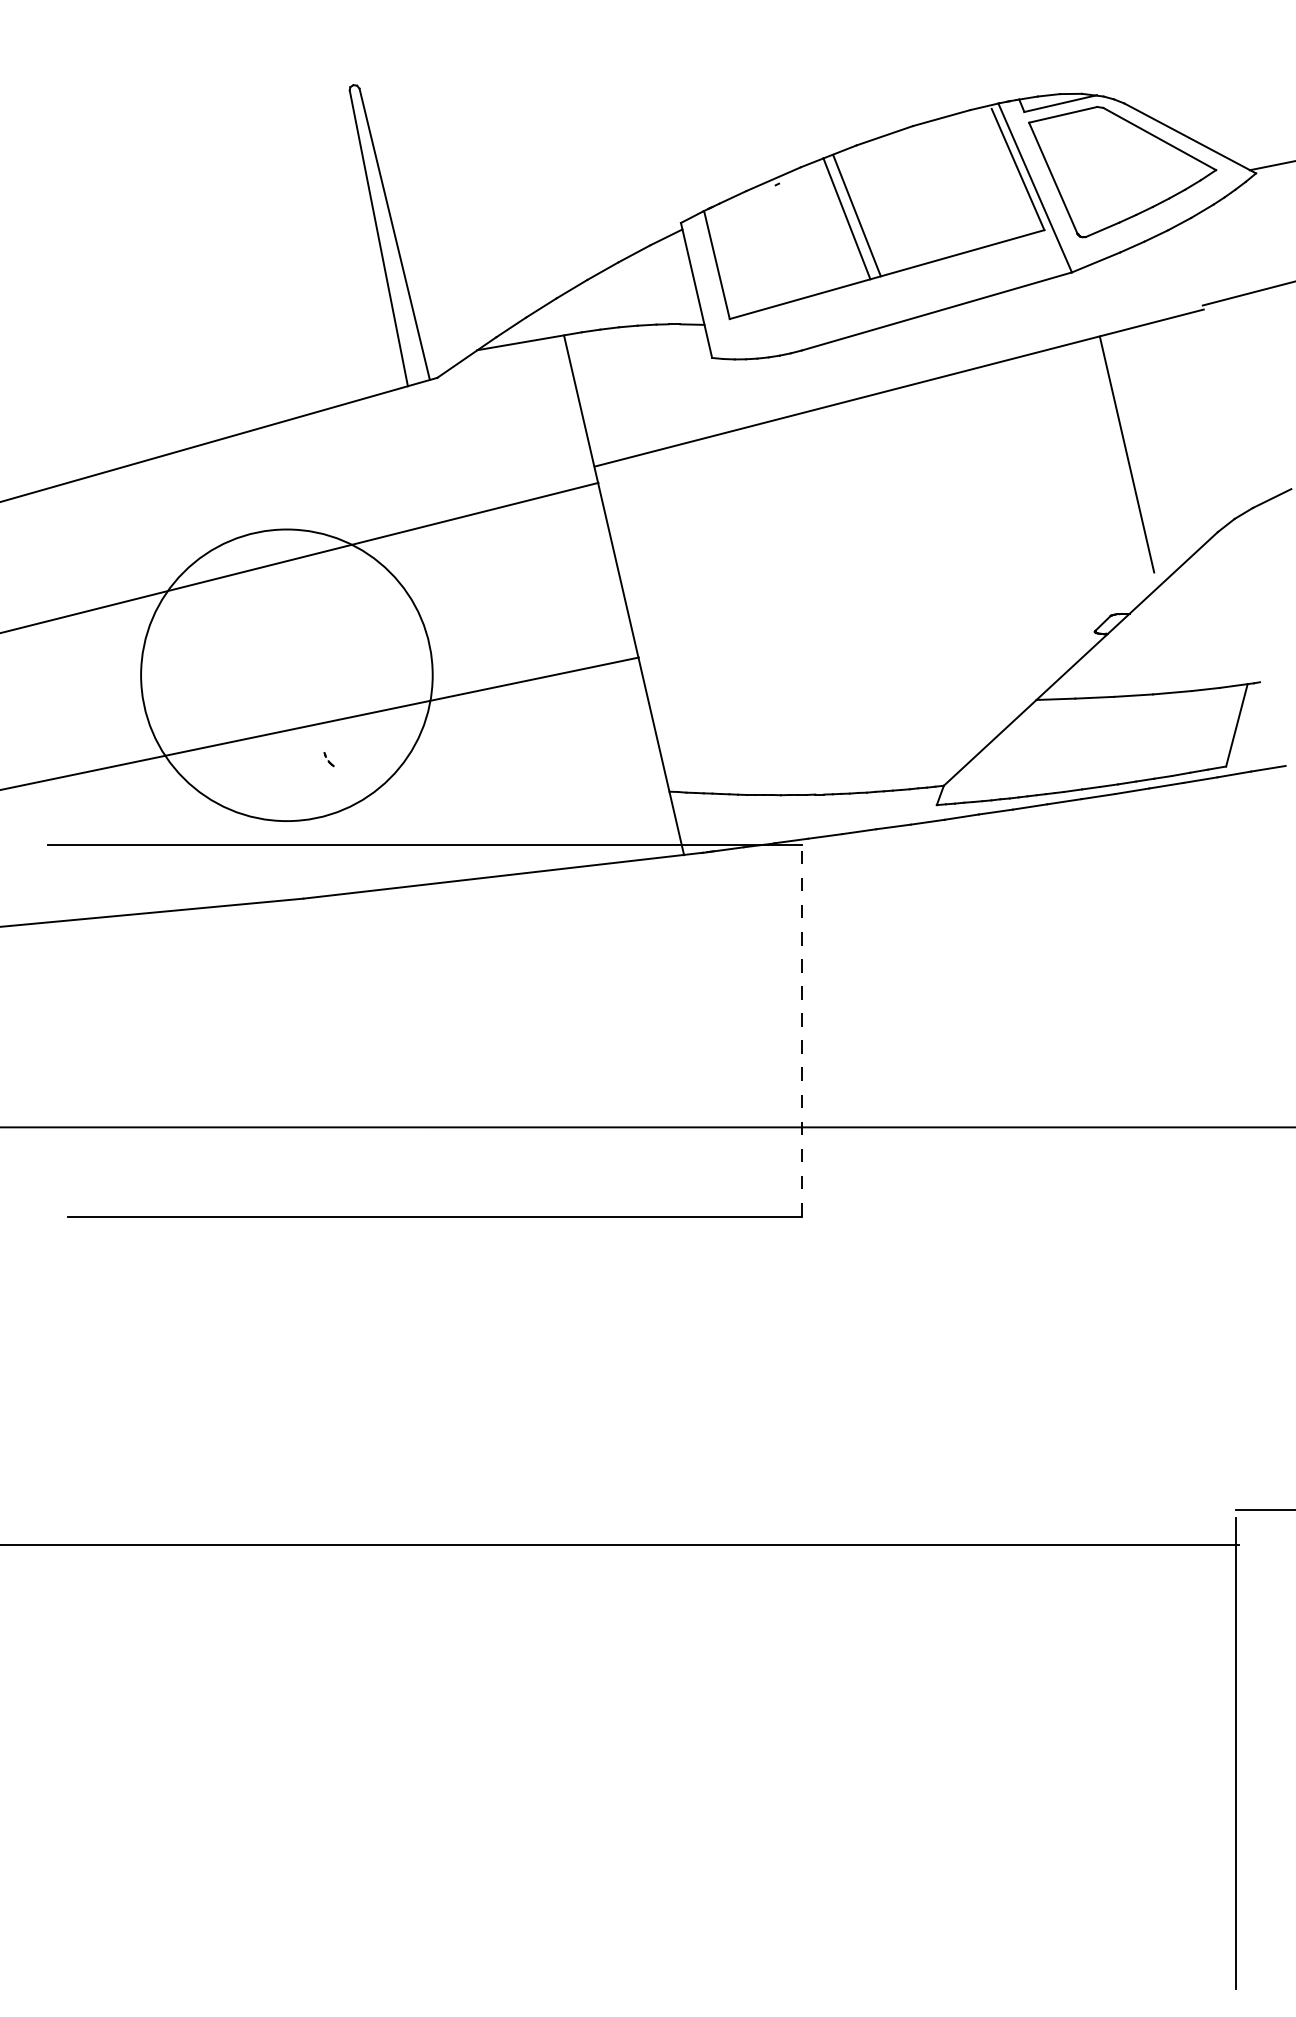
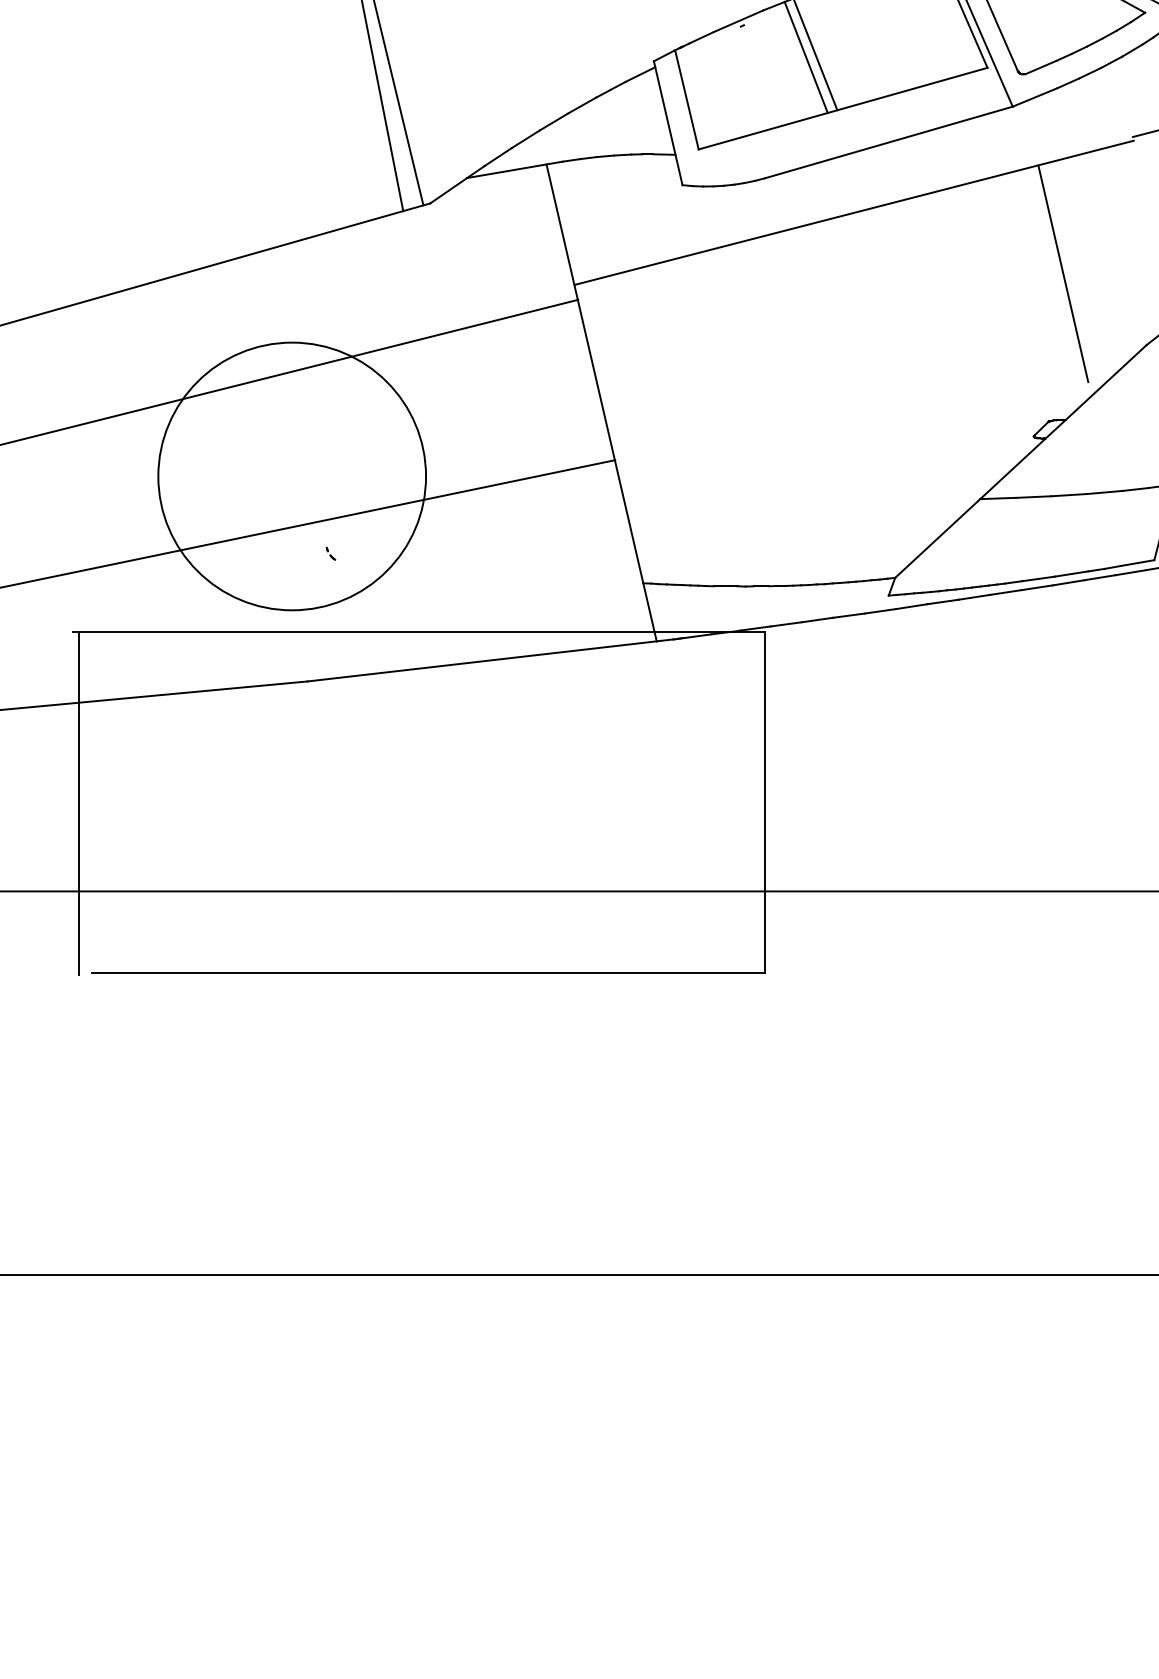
line: (802, 1030) -> (765, 802), dashed -> solid
line: (55, 1031) -> (79, 803), added

